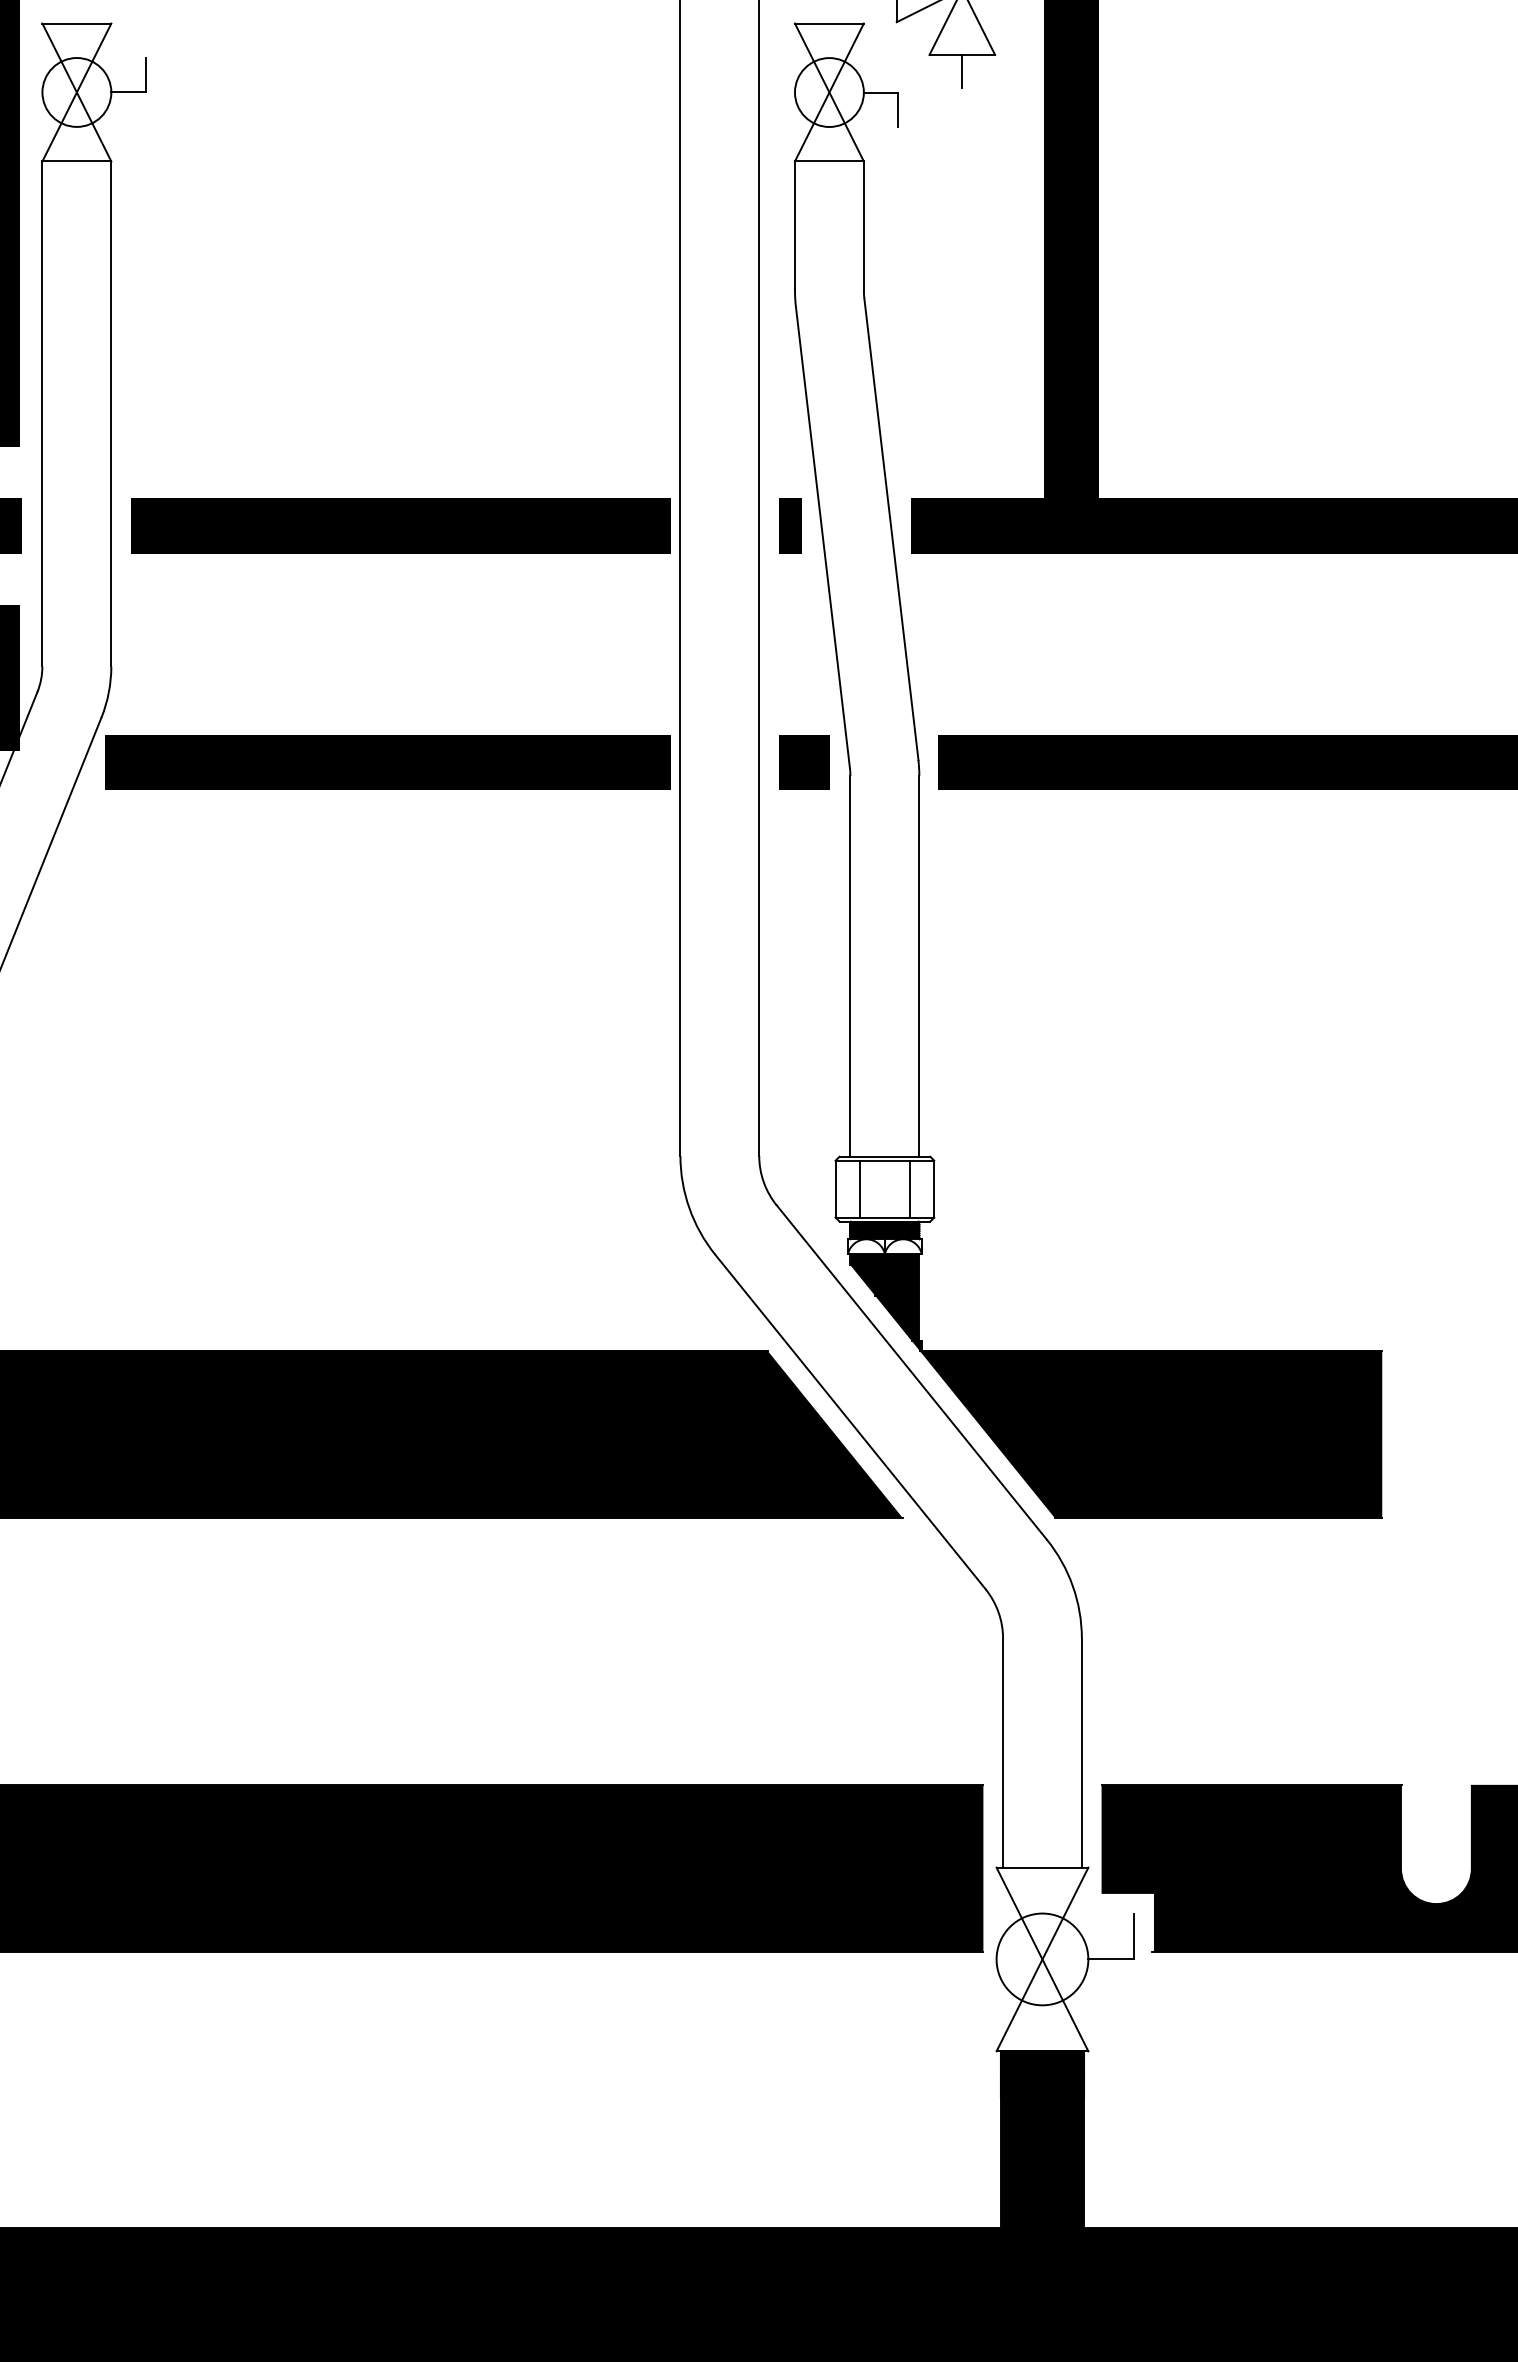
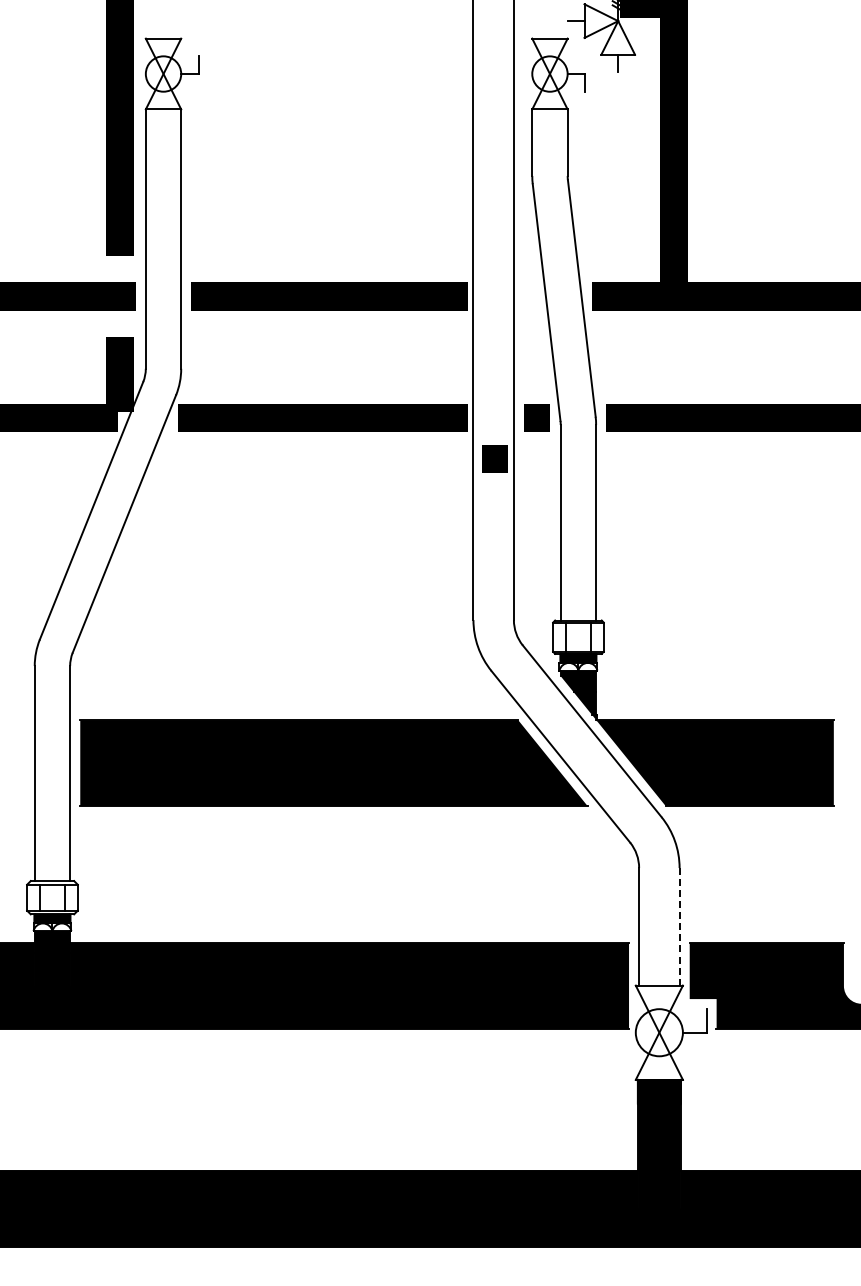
line: (789, 525) -> (529, 296), removed
line: (721, 841) -> (494, 458), added
line: (1081, 1752) -> (679, 926), solid -> dashed

